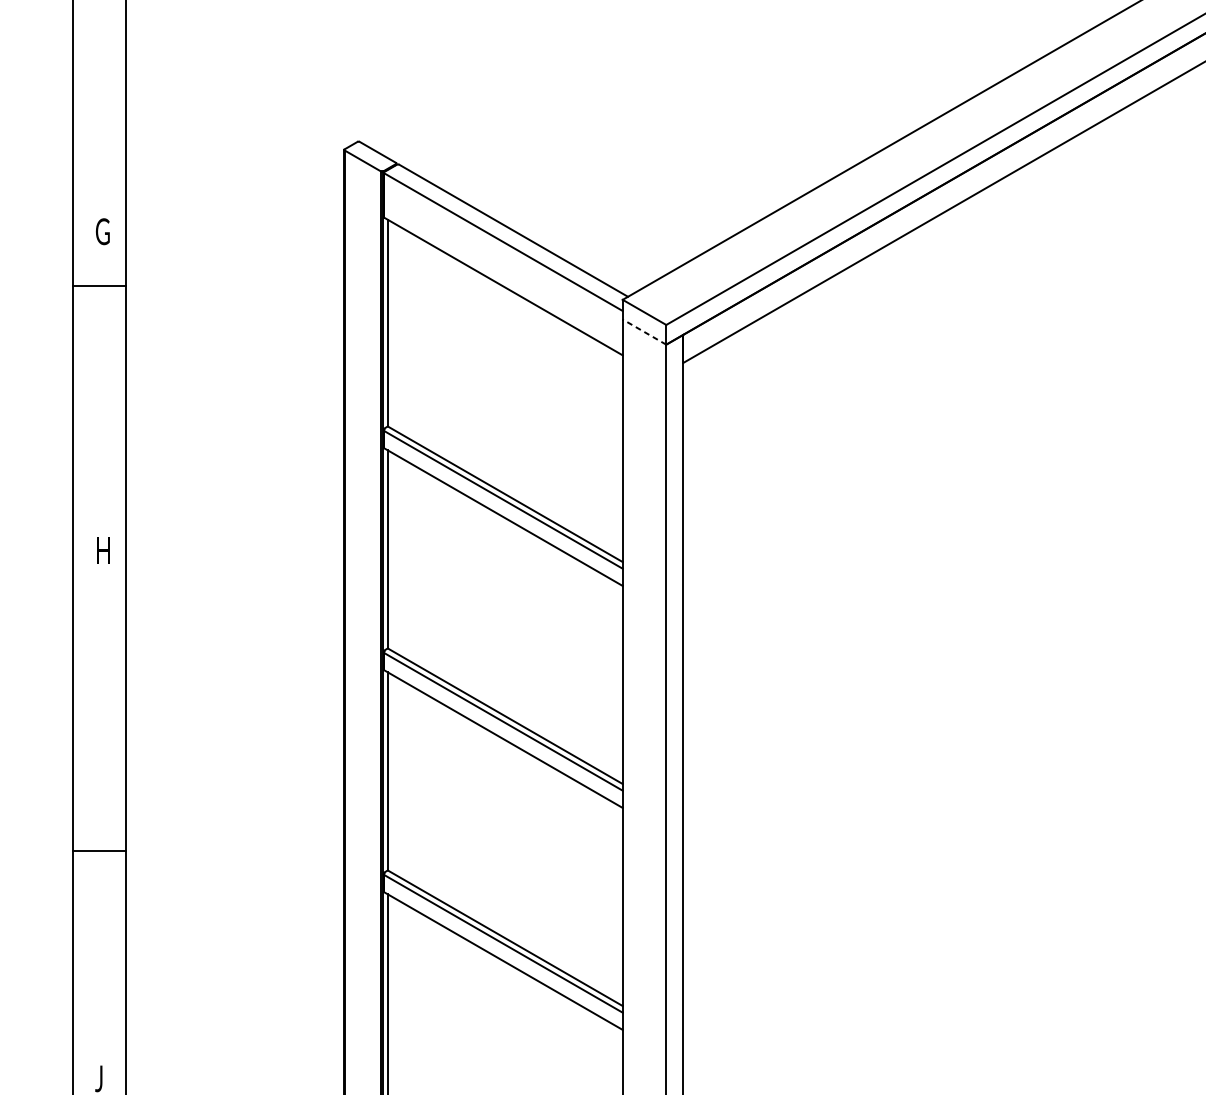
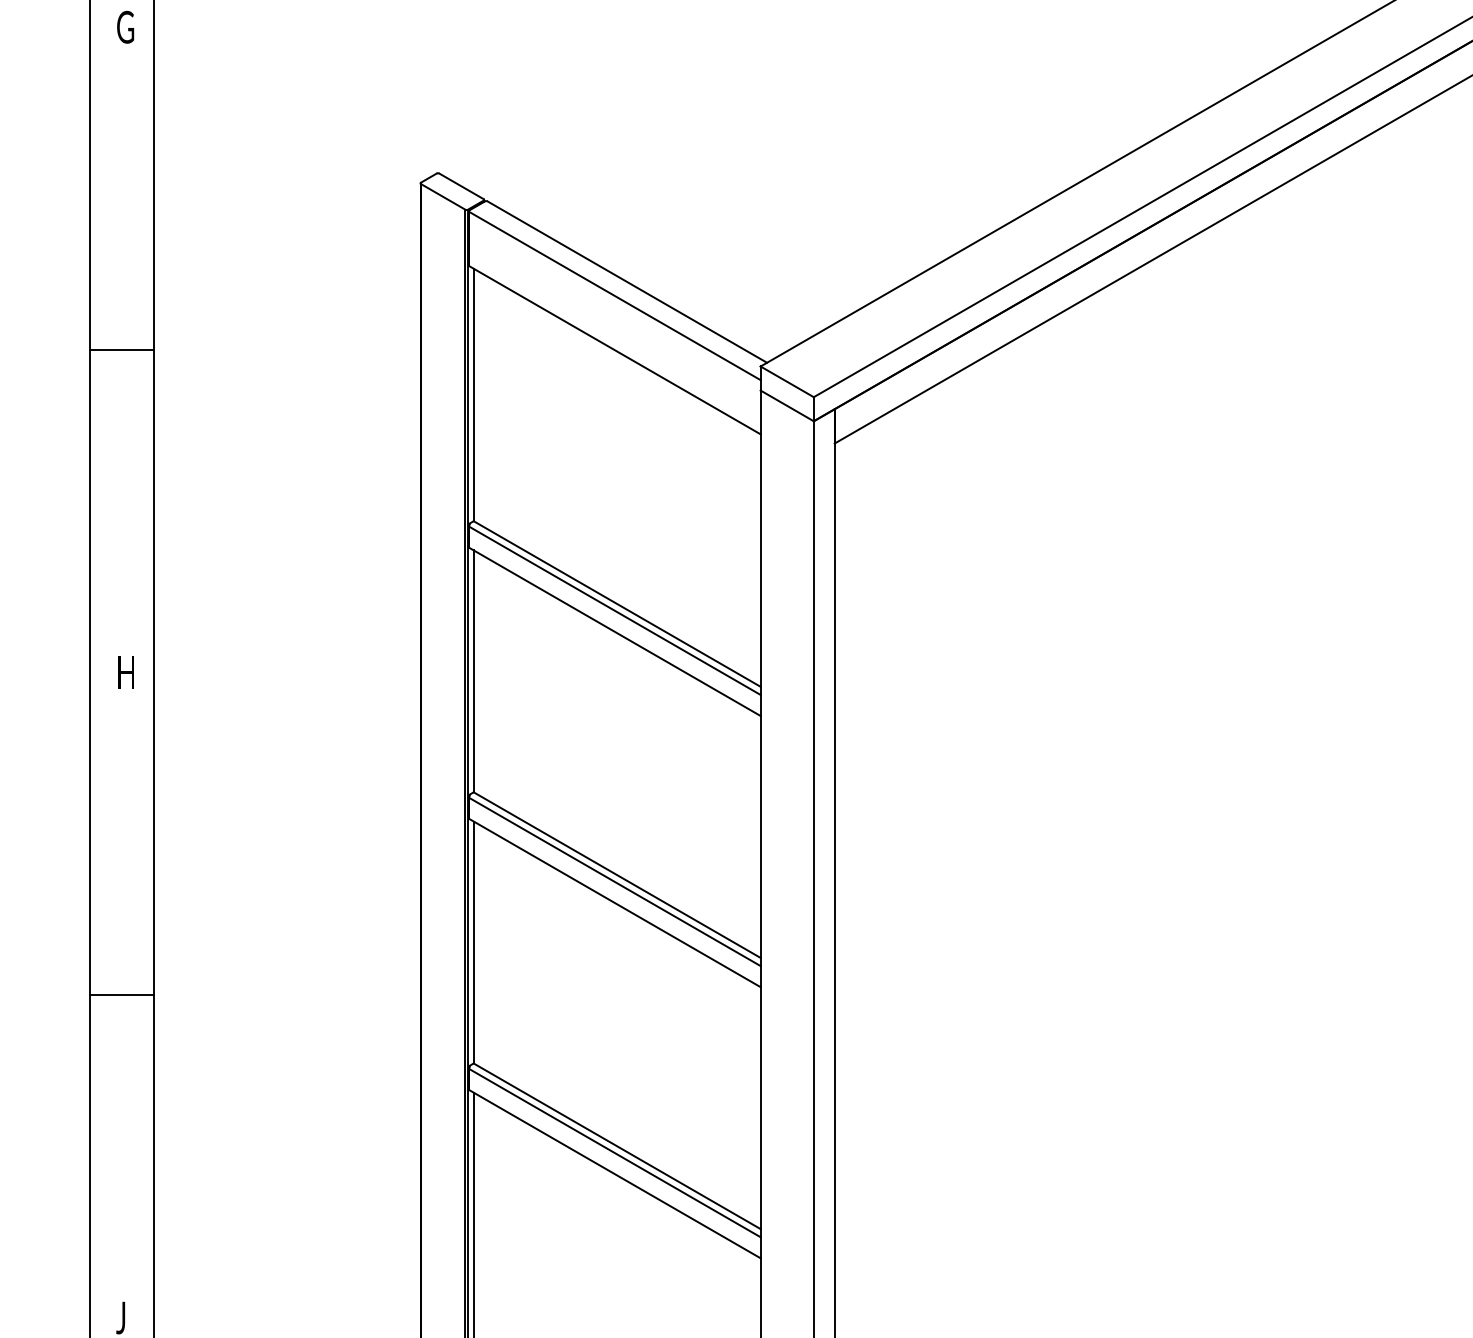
text: (102, 231) -> (125, 26), moved
line: (644, 331) -> (787, 405), dashed -> solid
line: (99, 850) -> (121, 994), moved

